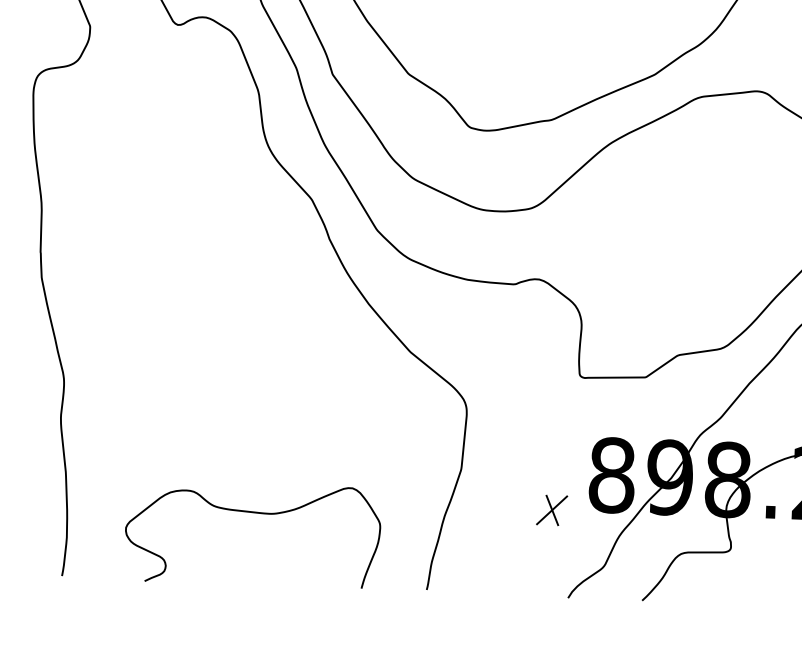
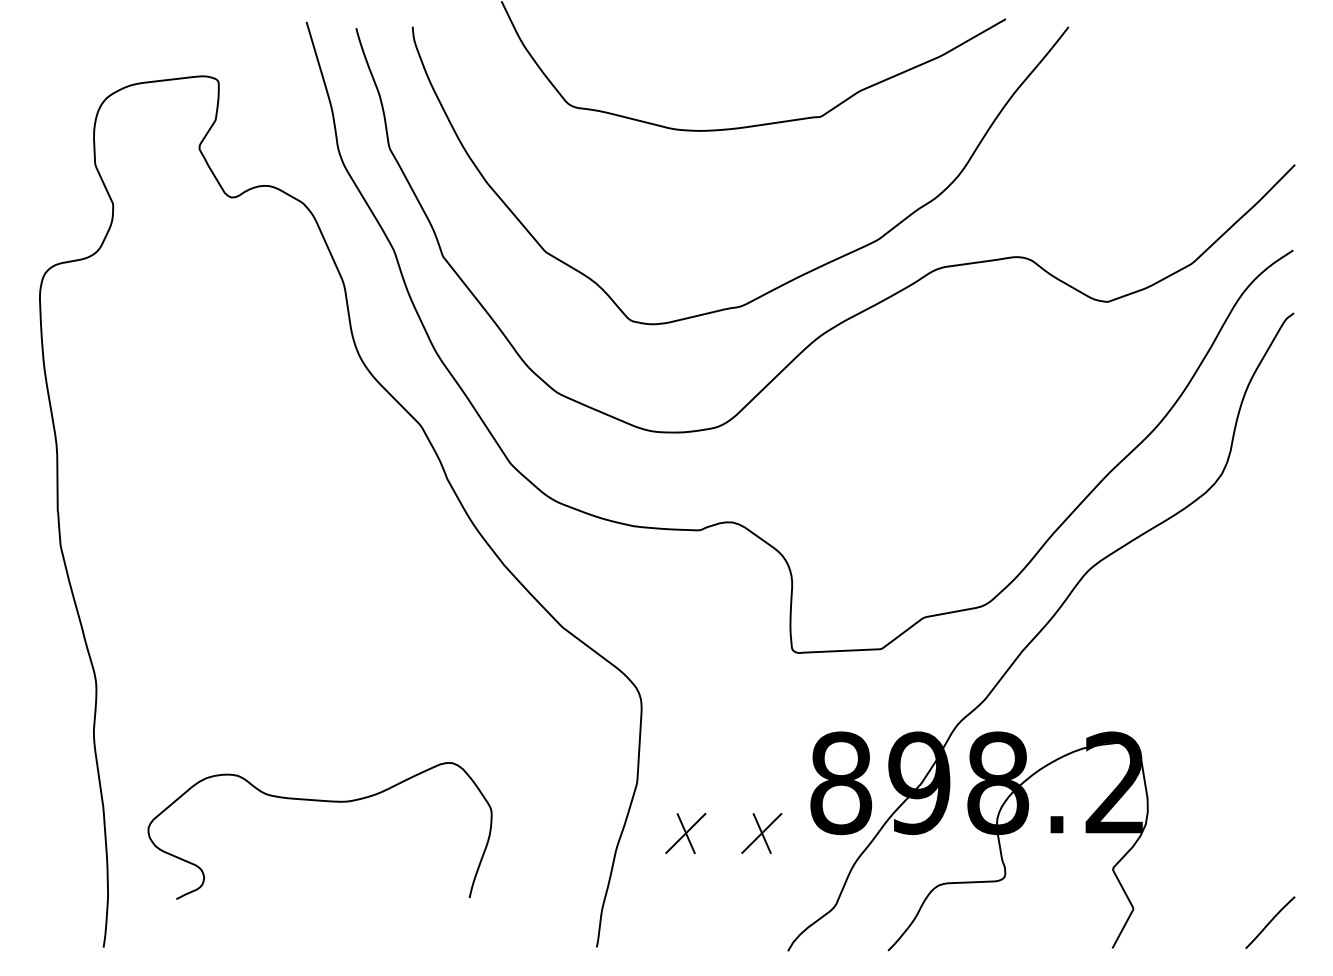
part: (495, 508) -> (685, 833), added
curve: (253, 512) -> (319, 801), moved

